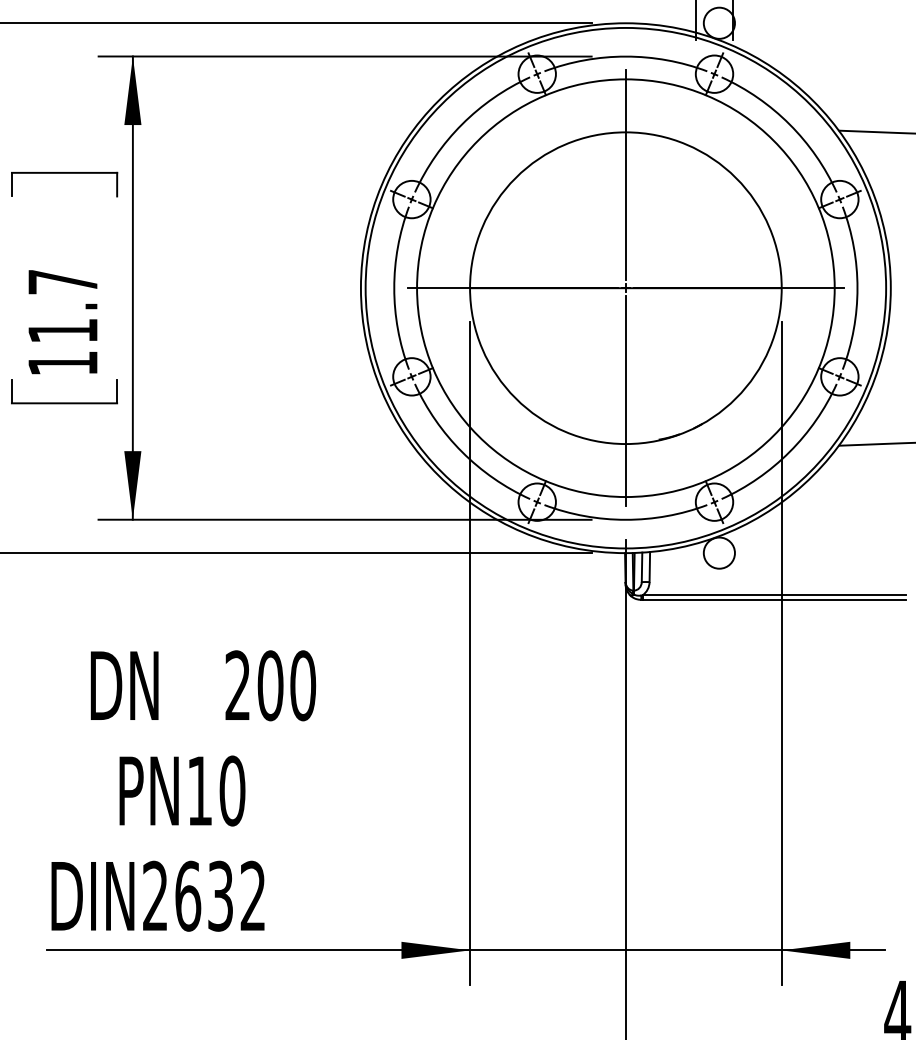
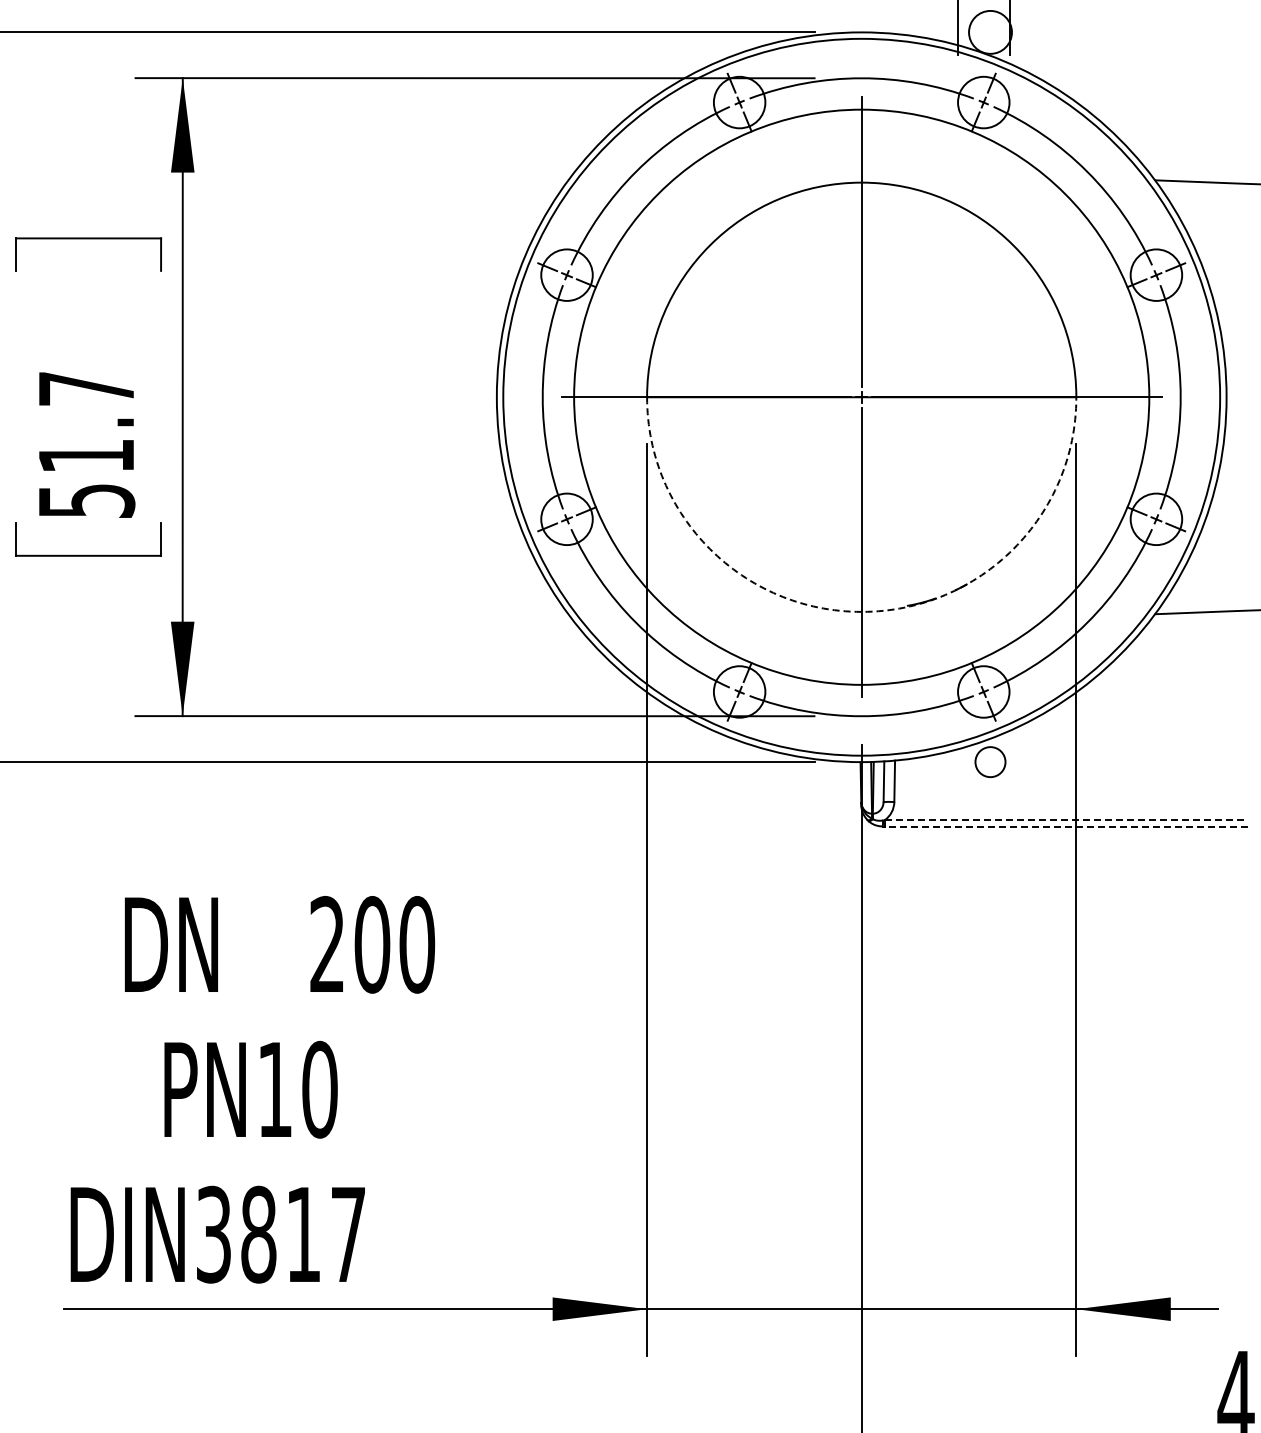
text: (63, 363) -> (87, 500), 11.7 -> 51.7
arc: (625, 443) -> (861, 611), solid -> dashed
circle: (719, 552) -> (990, 761), size x0.7
line: (774, 595) -> (1066, 820), solid -> dashed
line: (774, 599) -> (1066, 826), solid -> dashed
text: (203, 896) -> (280, 1234), DIN2632 -> DIN3817

